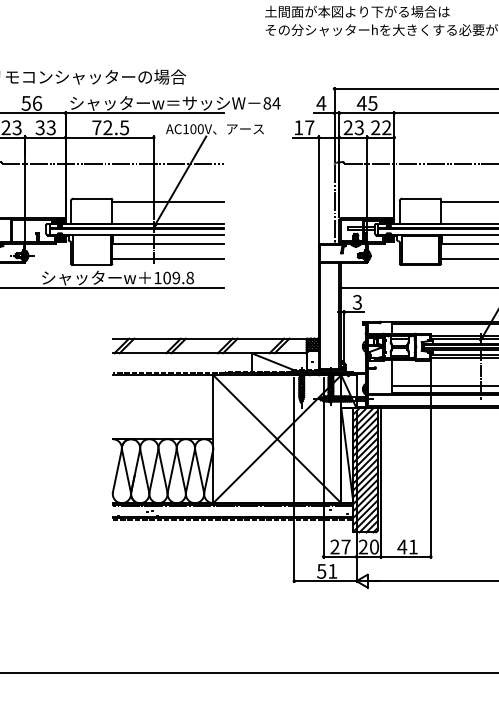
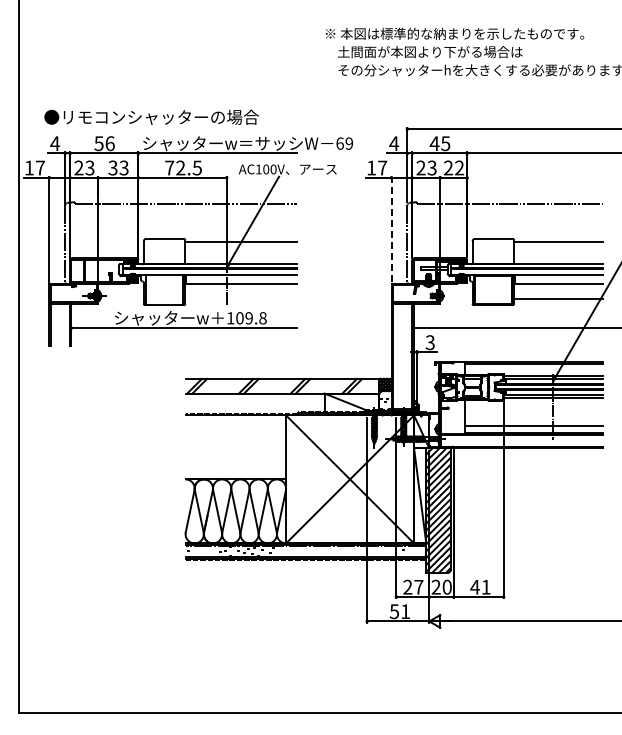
text: (271, 103) -> (344, 143), 84 -> 69
line: (318, 189) -> (391, 229), solid -> dashed
line: (167, 259) -> (240, 299), removed

